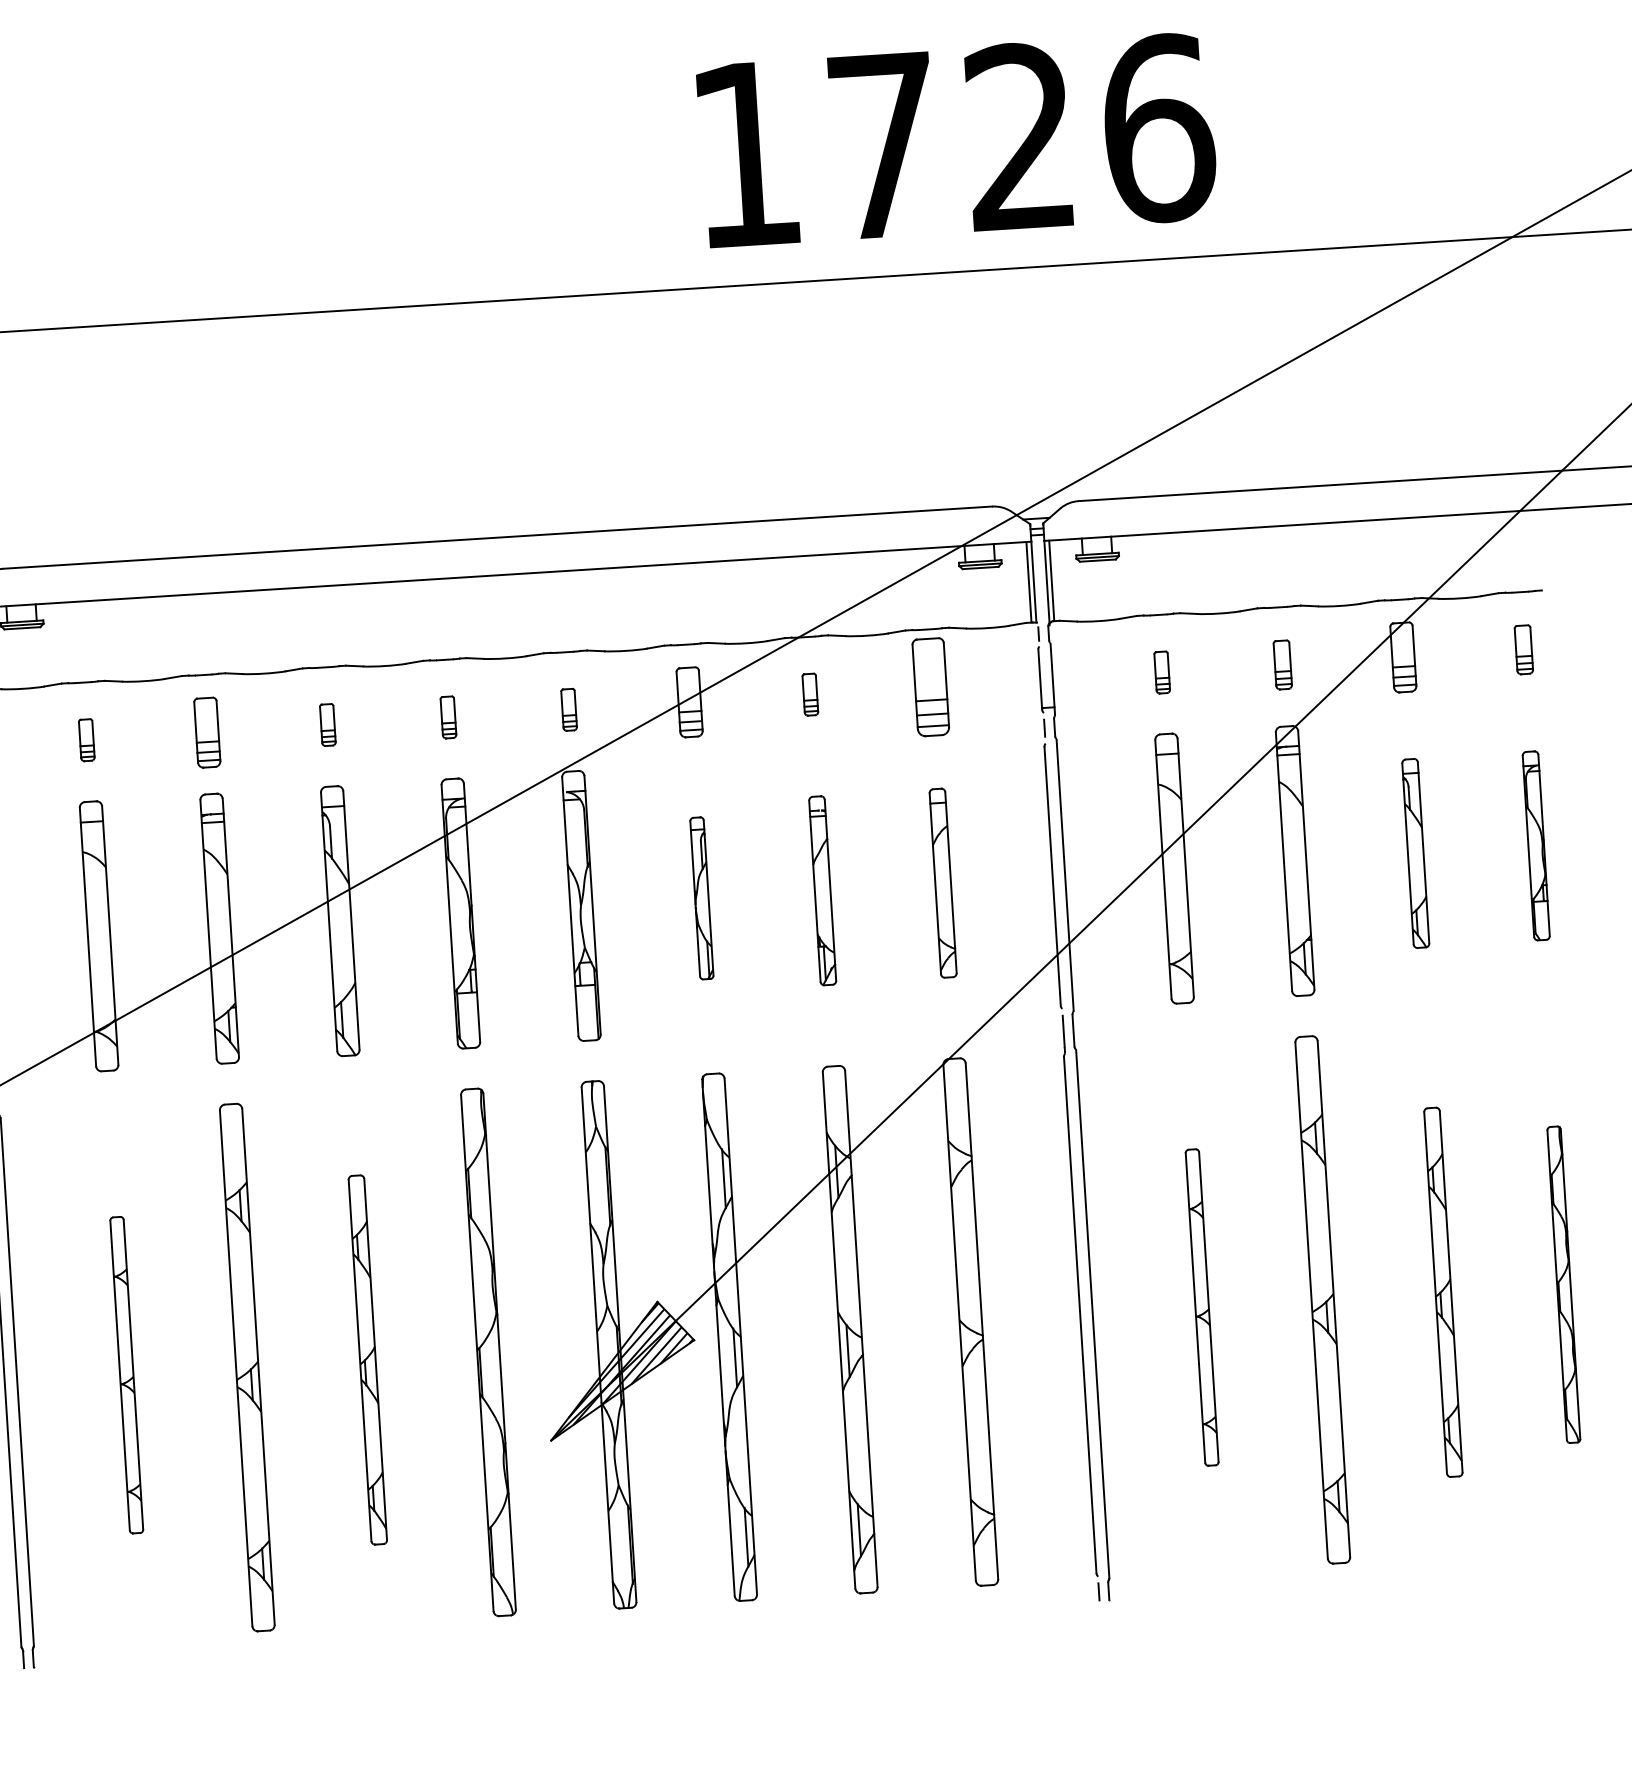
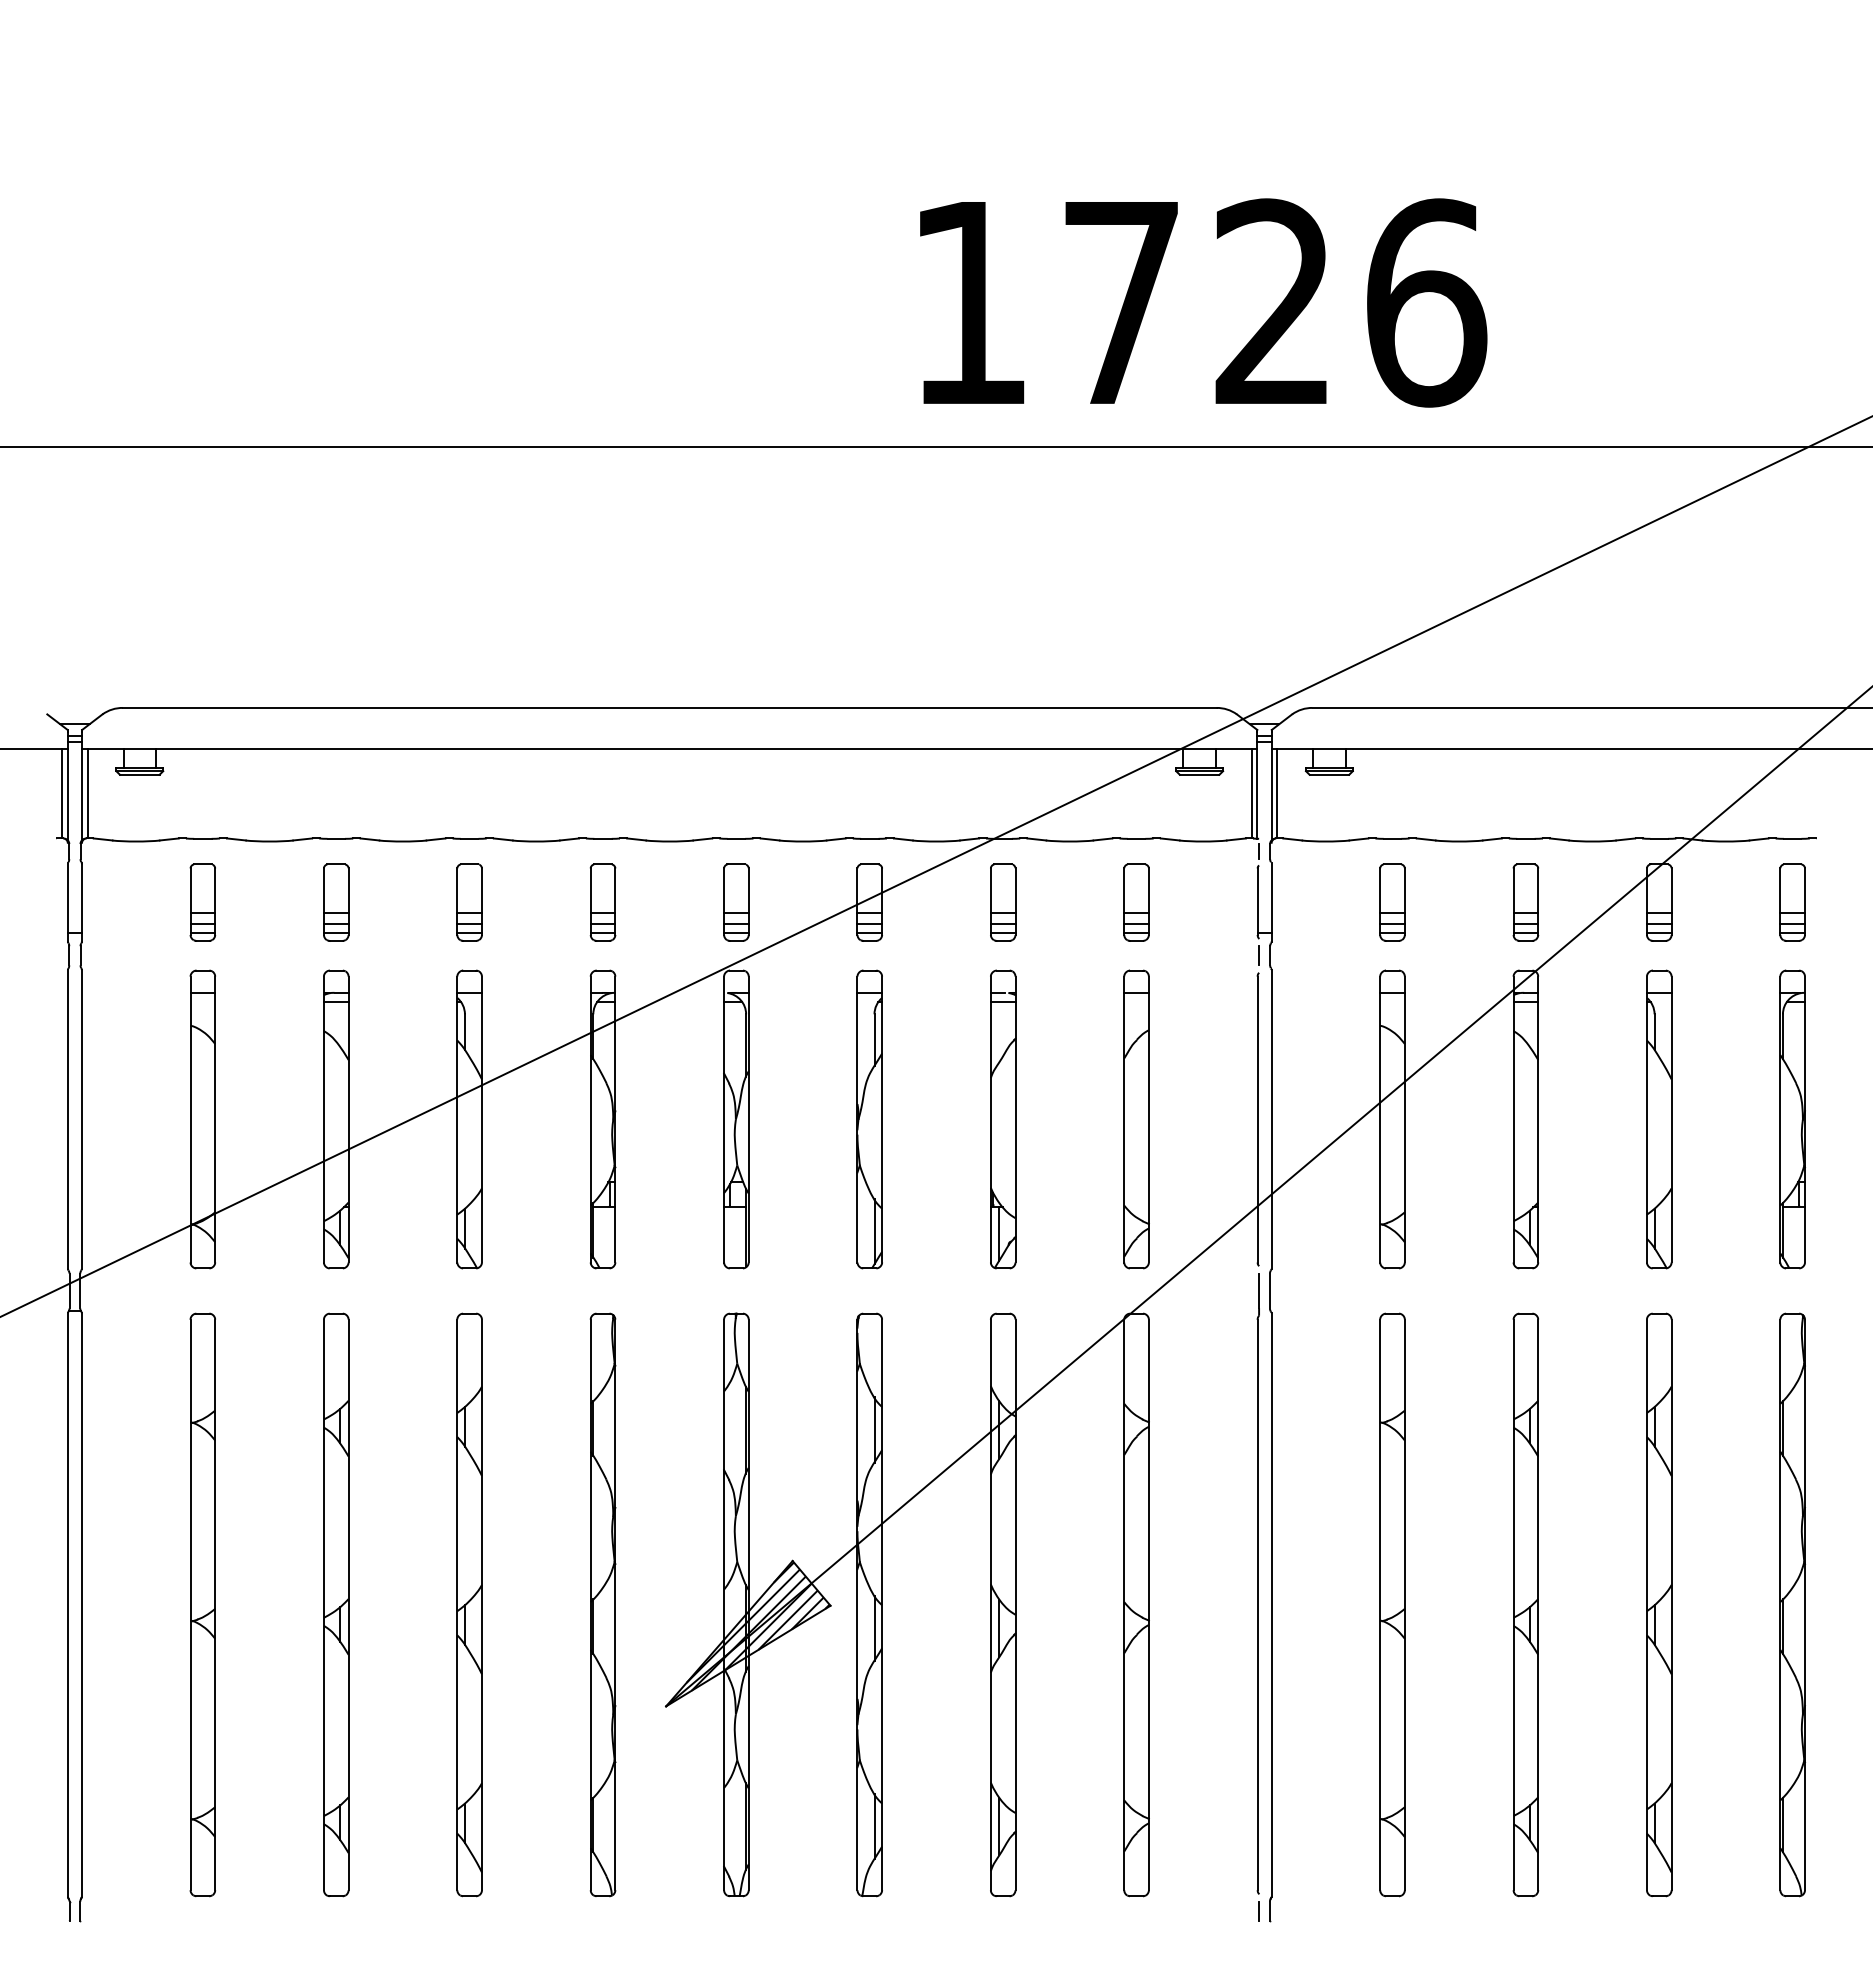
part: (1523, 649) -> (1792, 902), size x1.43
part: (1282, 664) -> (1525, 902), size x1.43
part: (1162, 672) -> (1392, 902), size x1.67
part: (930, 687) -> (1136, 902), size x0.71
part: (810, 694) -> (1003, 902), size x1.67
part: (569, 709) -> (736, 902), size x1.67
part: (448, 717) -> (602, 902), size x1.67
part: (327, 724) -> (469, 902), size x1.67
part: (86, 740) -> (202, 902), size x1.67
part: (1536, 845) -> (1792, 1119), size x1.43
part: (1415, 853) -> (1659, 1119), size x1.43
part: (943, 883) -> (1136, 1119), size x1.43
part: (822, 890) -> (1003, 1119), size x1.43
part: (701, 898) -> (869, 1119), size x1.67
part: (1563, 1284) -> (1792, 1604), size x1.67
part: (1443, 1291) -> (1659, 1604), size x1.43
part: (1202, 1307) -> (1392, 1604), size x1.67
part: (367, 1359) -> (469, 1604), size x1.43
part: (126, 1374) -> (202, 1604), size x1.67

